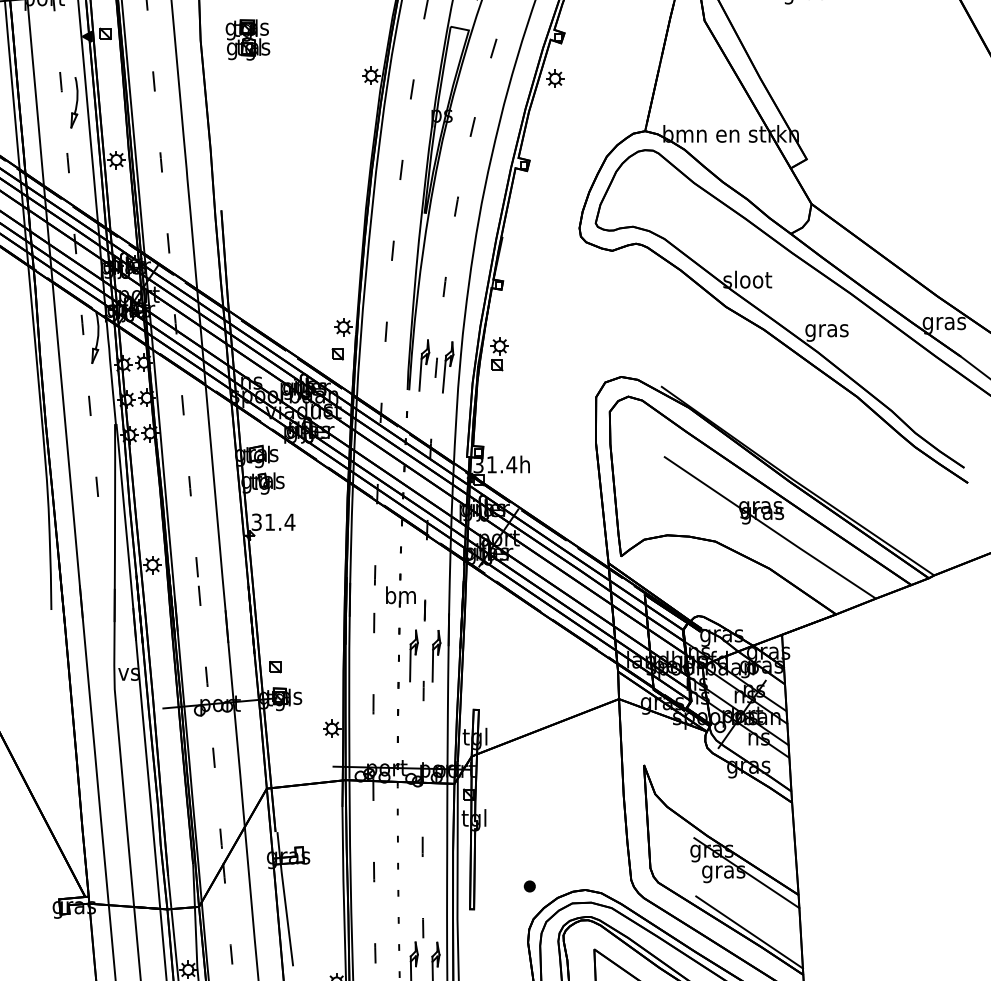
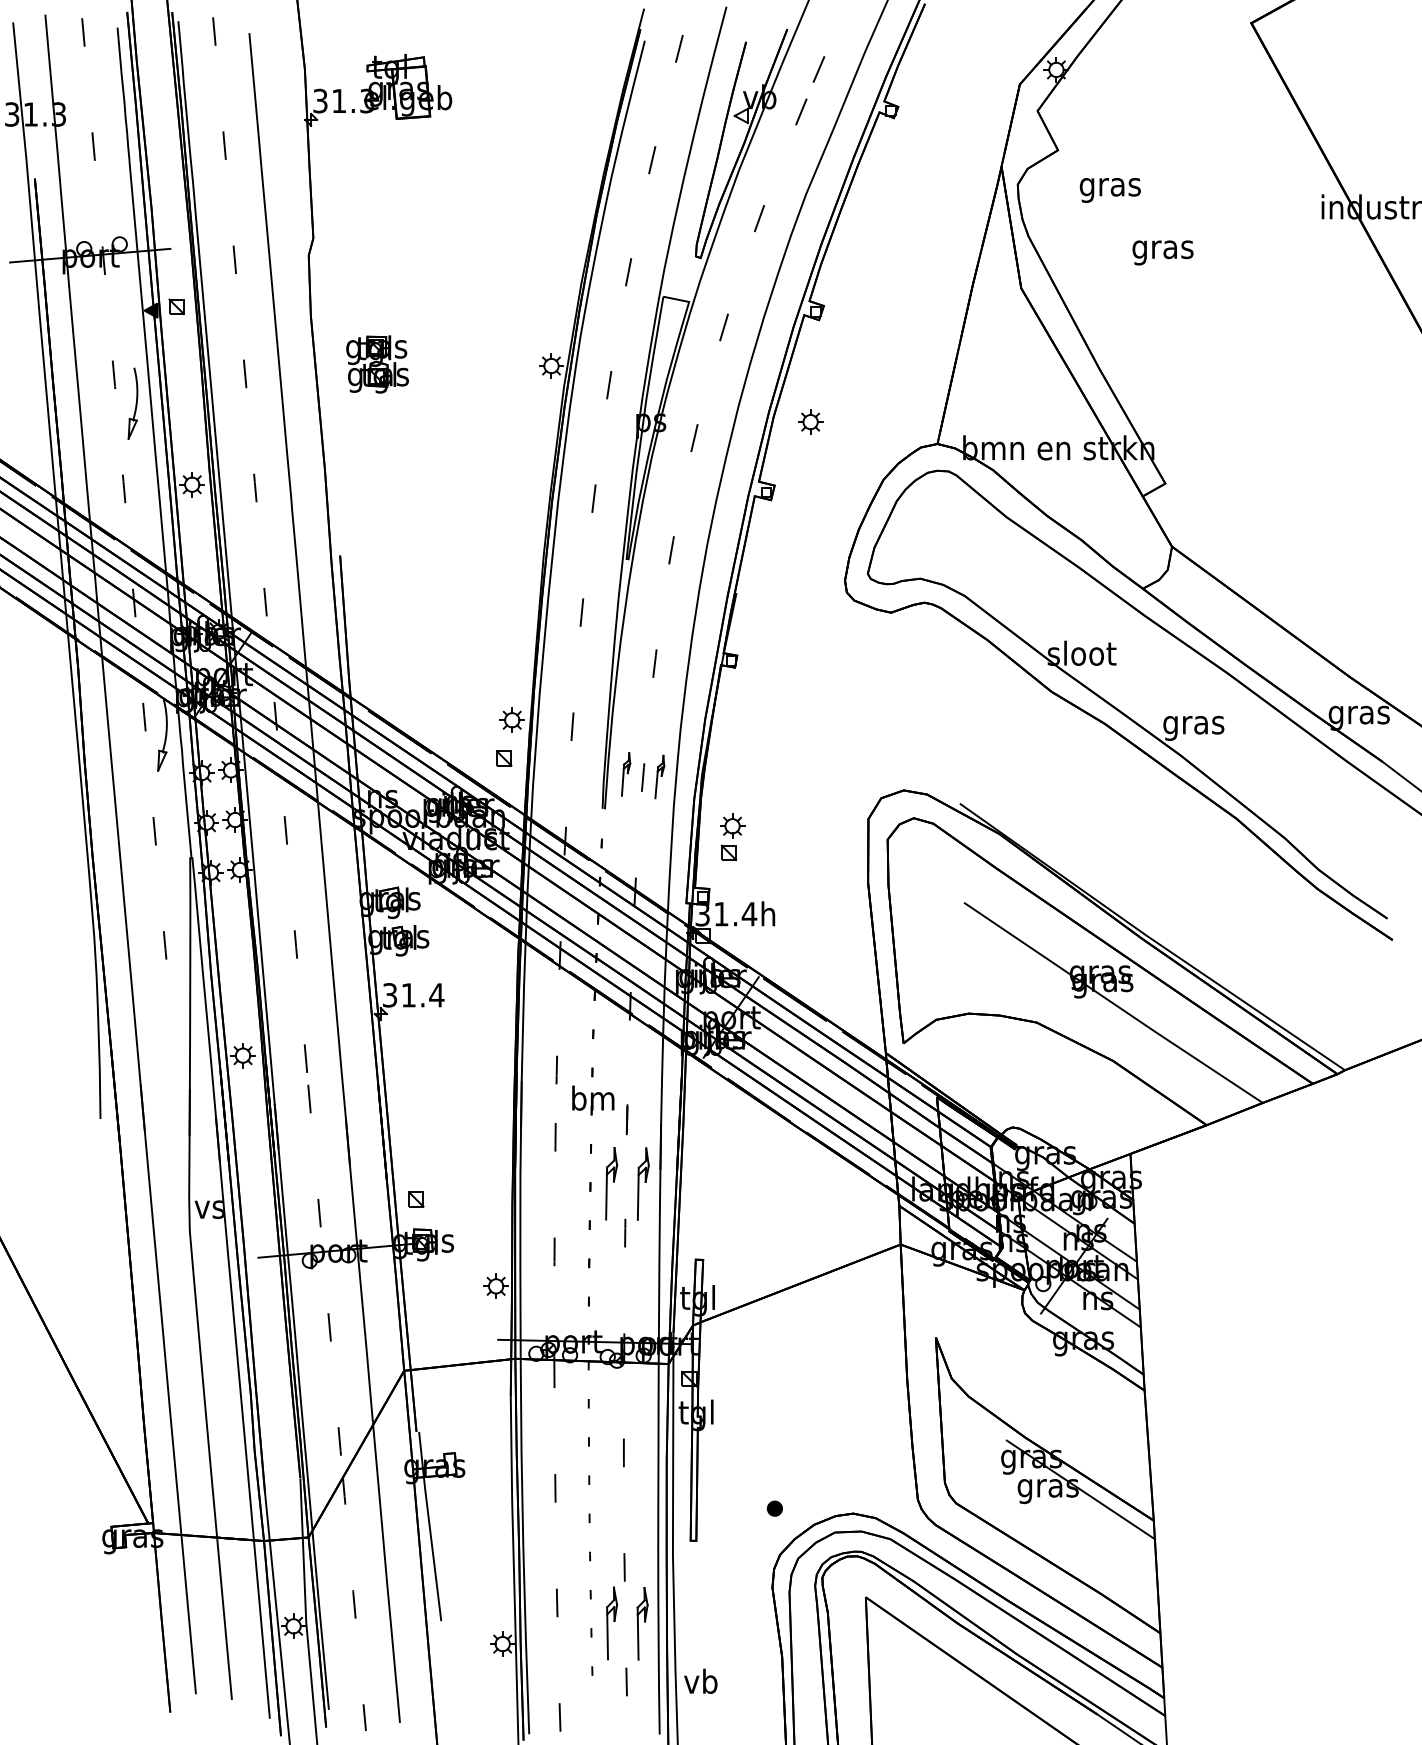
part: (247, 40) -> (377, 364), moved
part: (555, 78) -> (810, 421), moved
part: (499, 354) -> (732, 837), moved
part: (423, 365) -> (625, 774), size x0.6
part: (447, 367) -> (659, 776), size x0.6
line: (749, 932) -> (1084, 1573), removed

